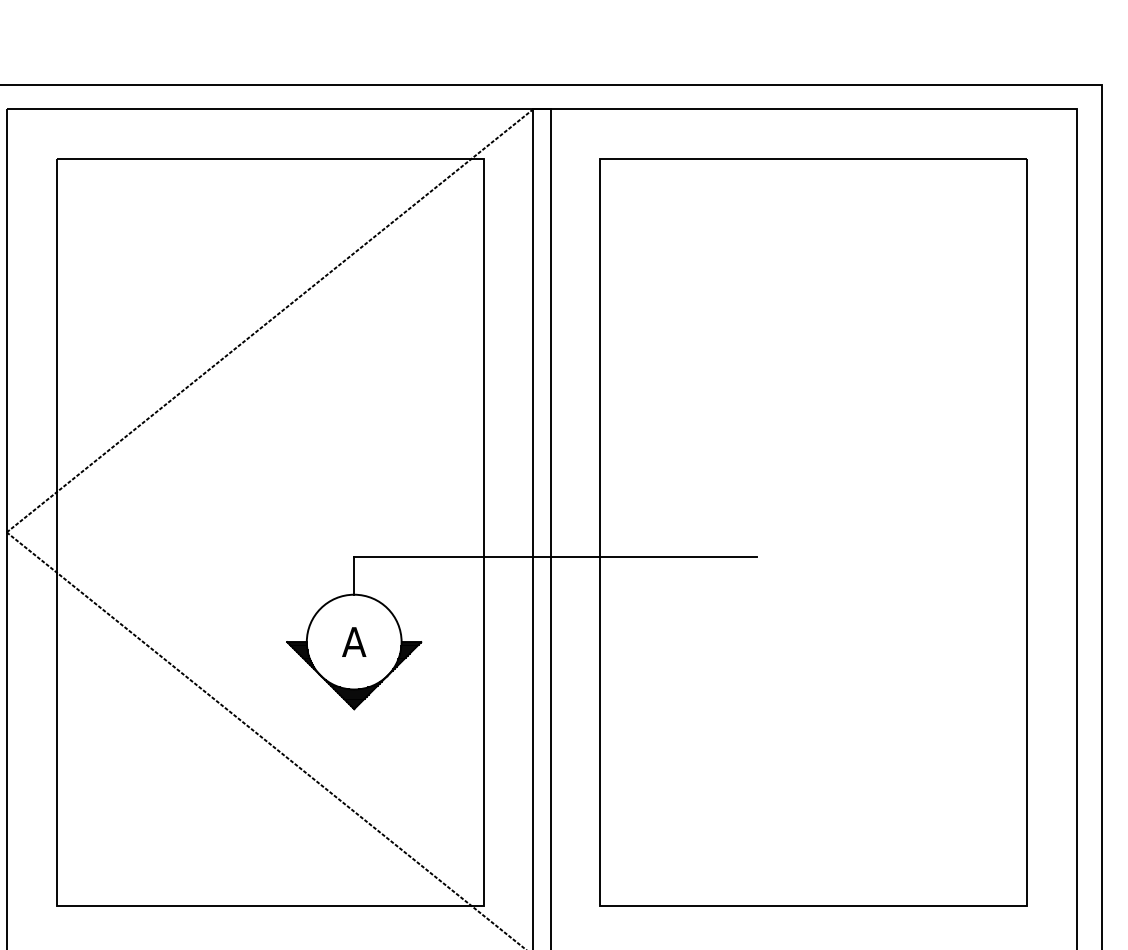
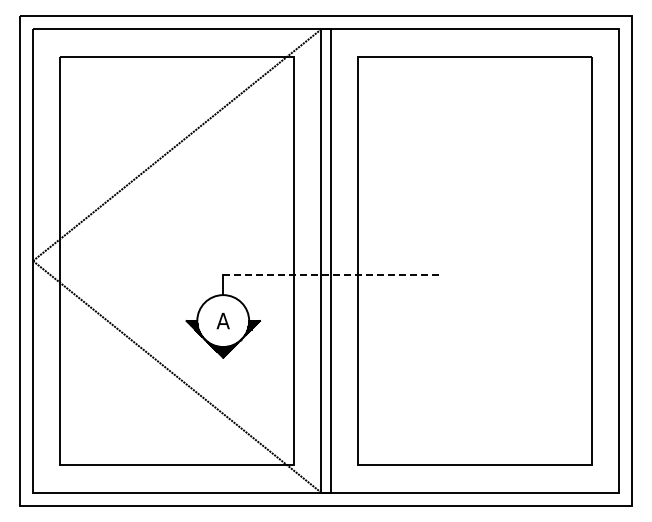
line: (555, 557) -> (333, 274), solid -> dashed

